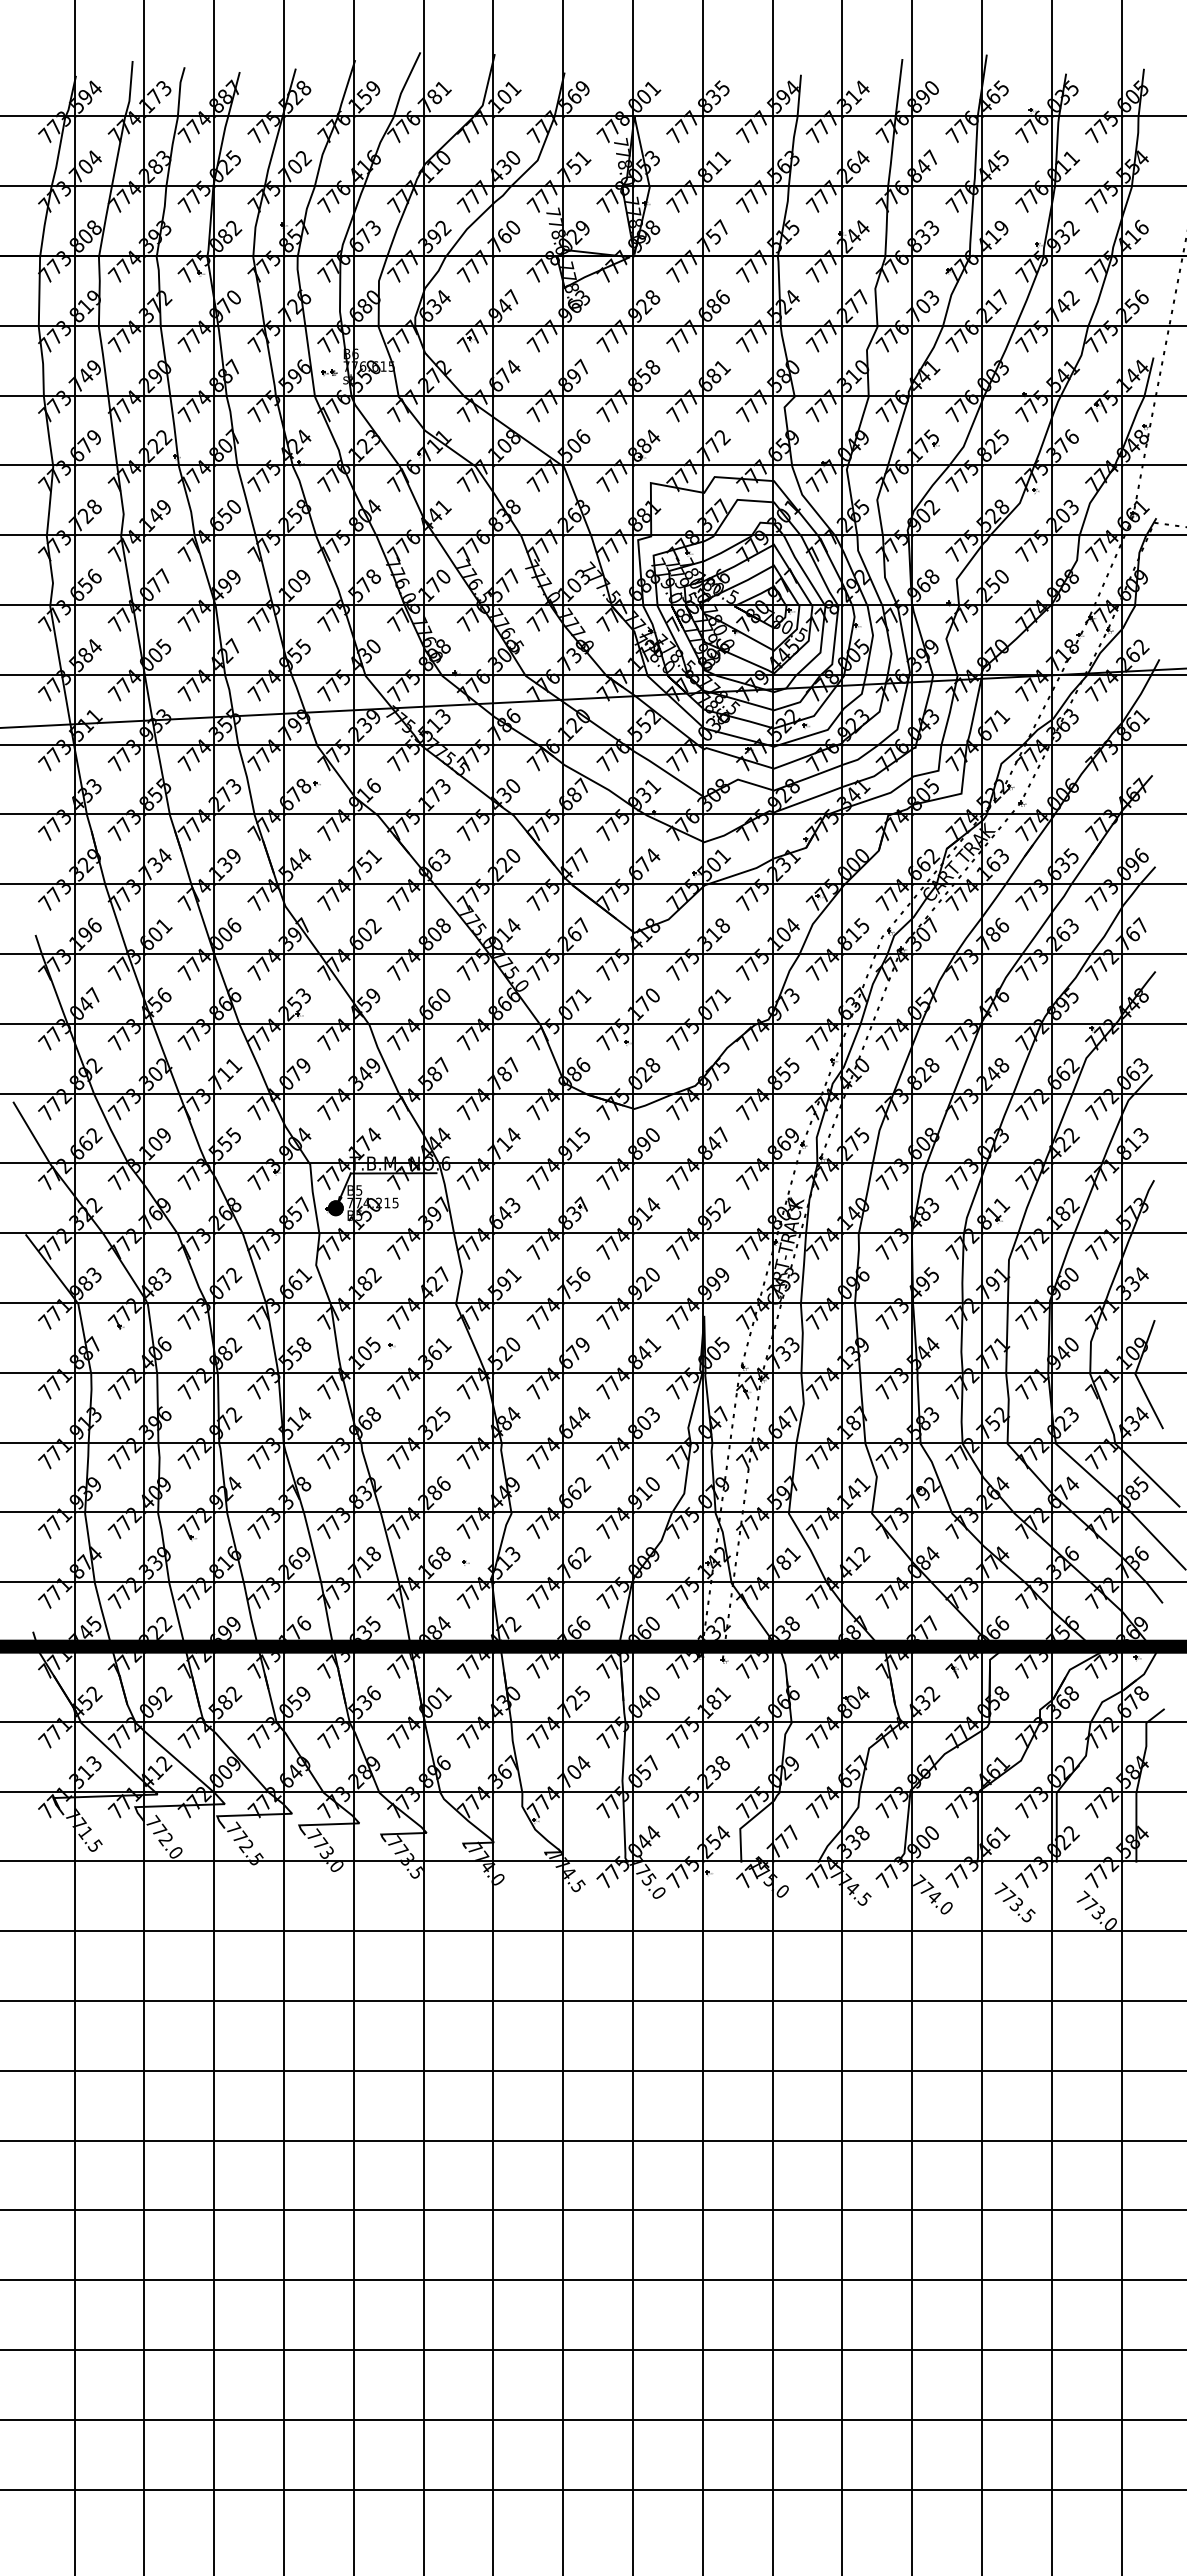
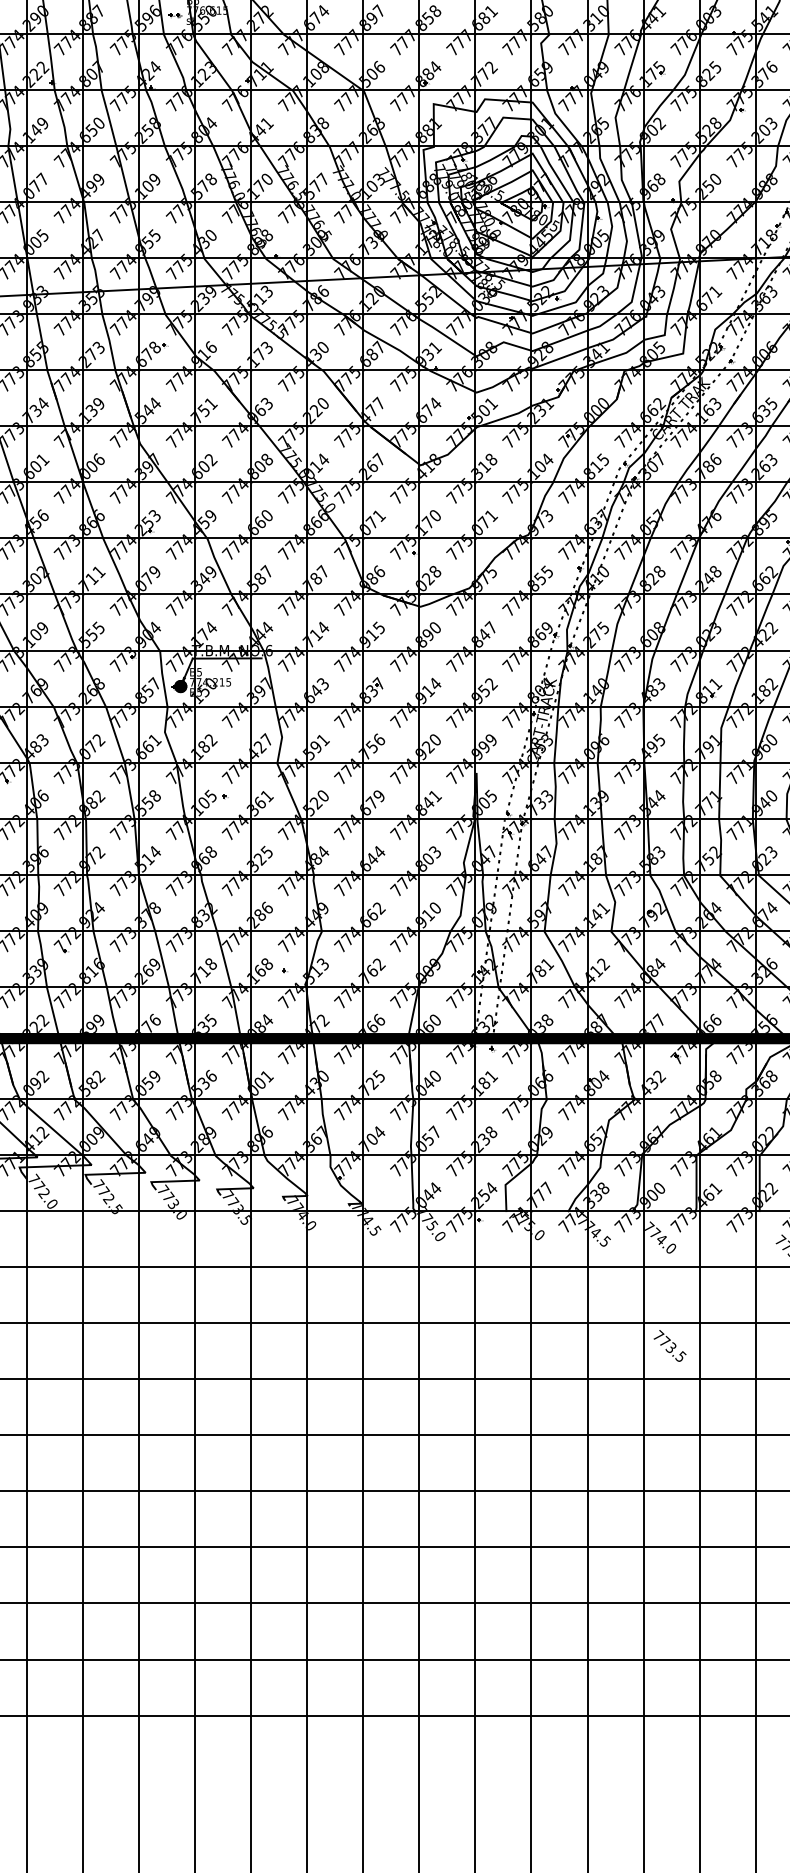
text: (1014, 1902) -> (669, 1346), moved

